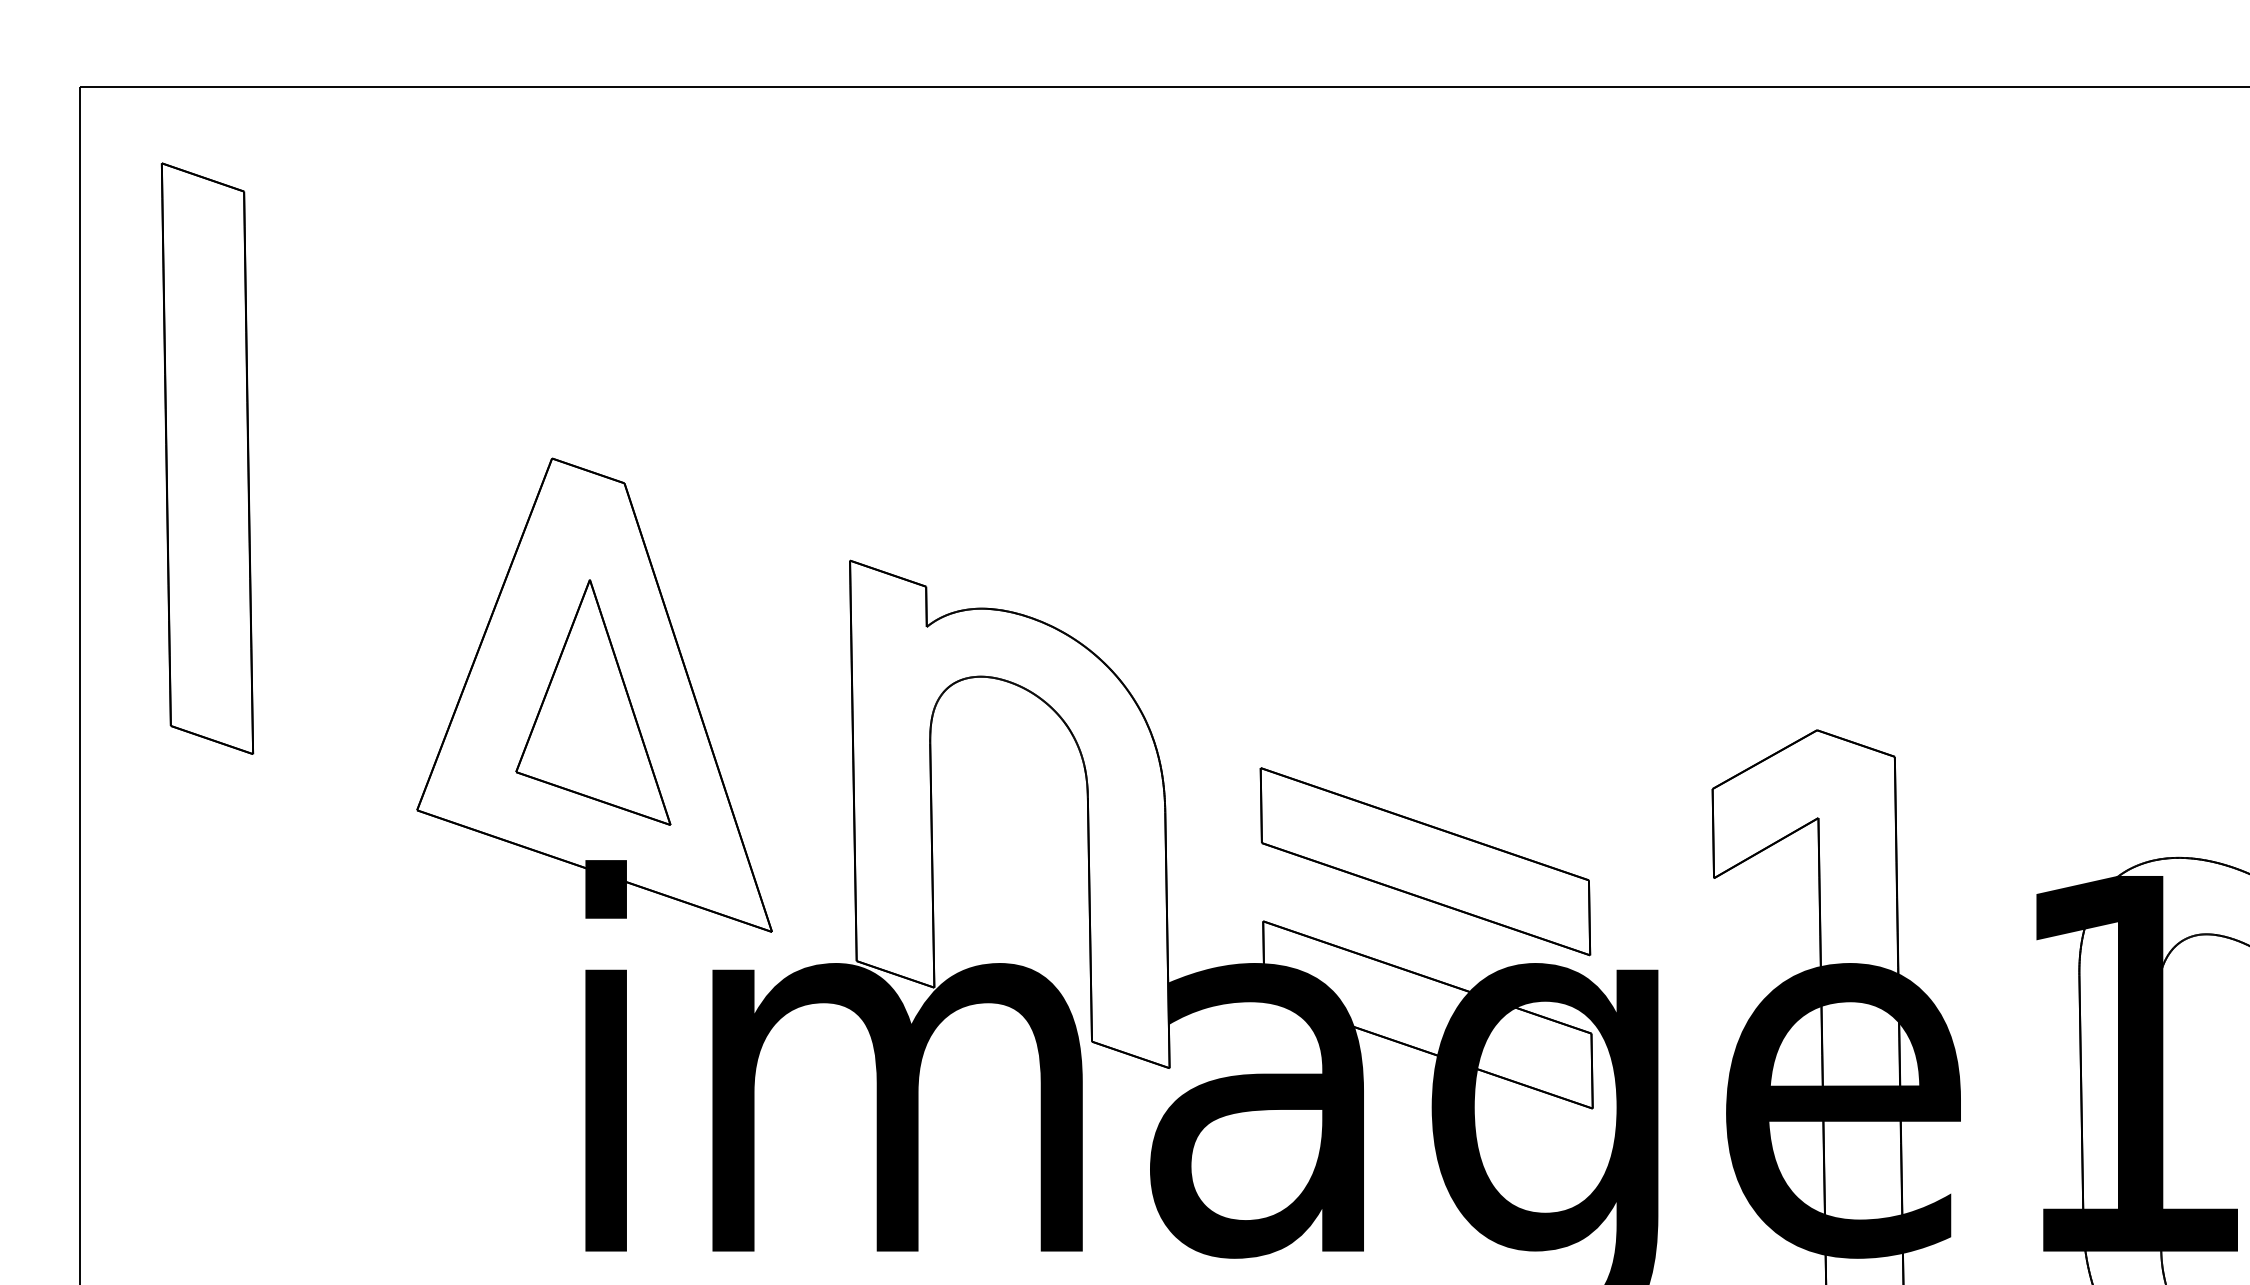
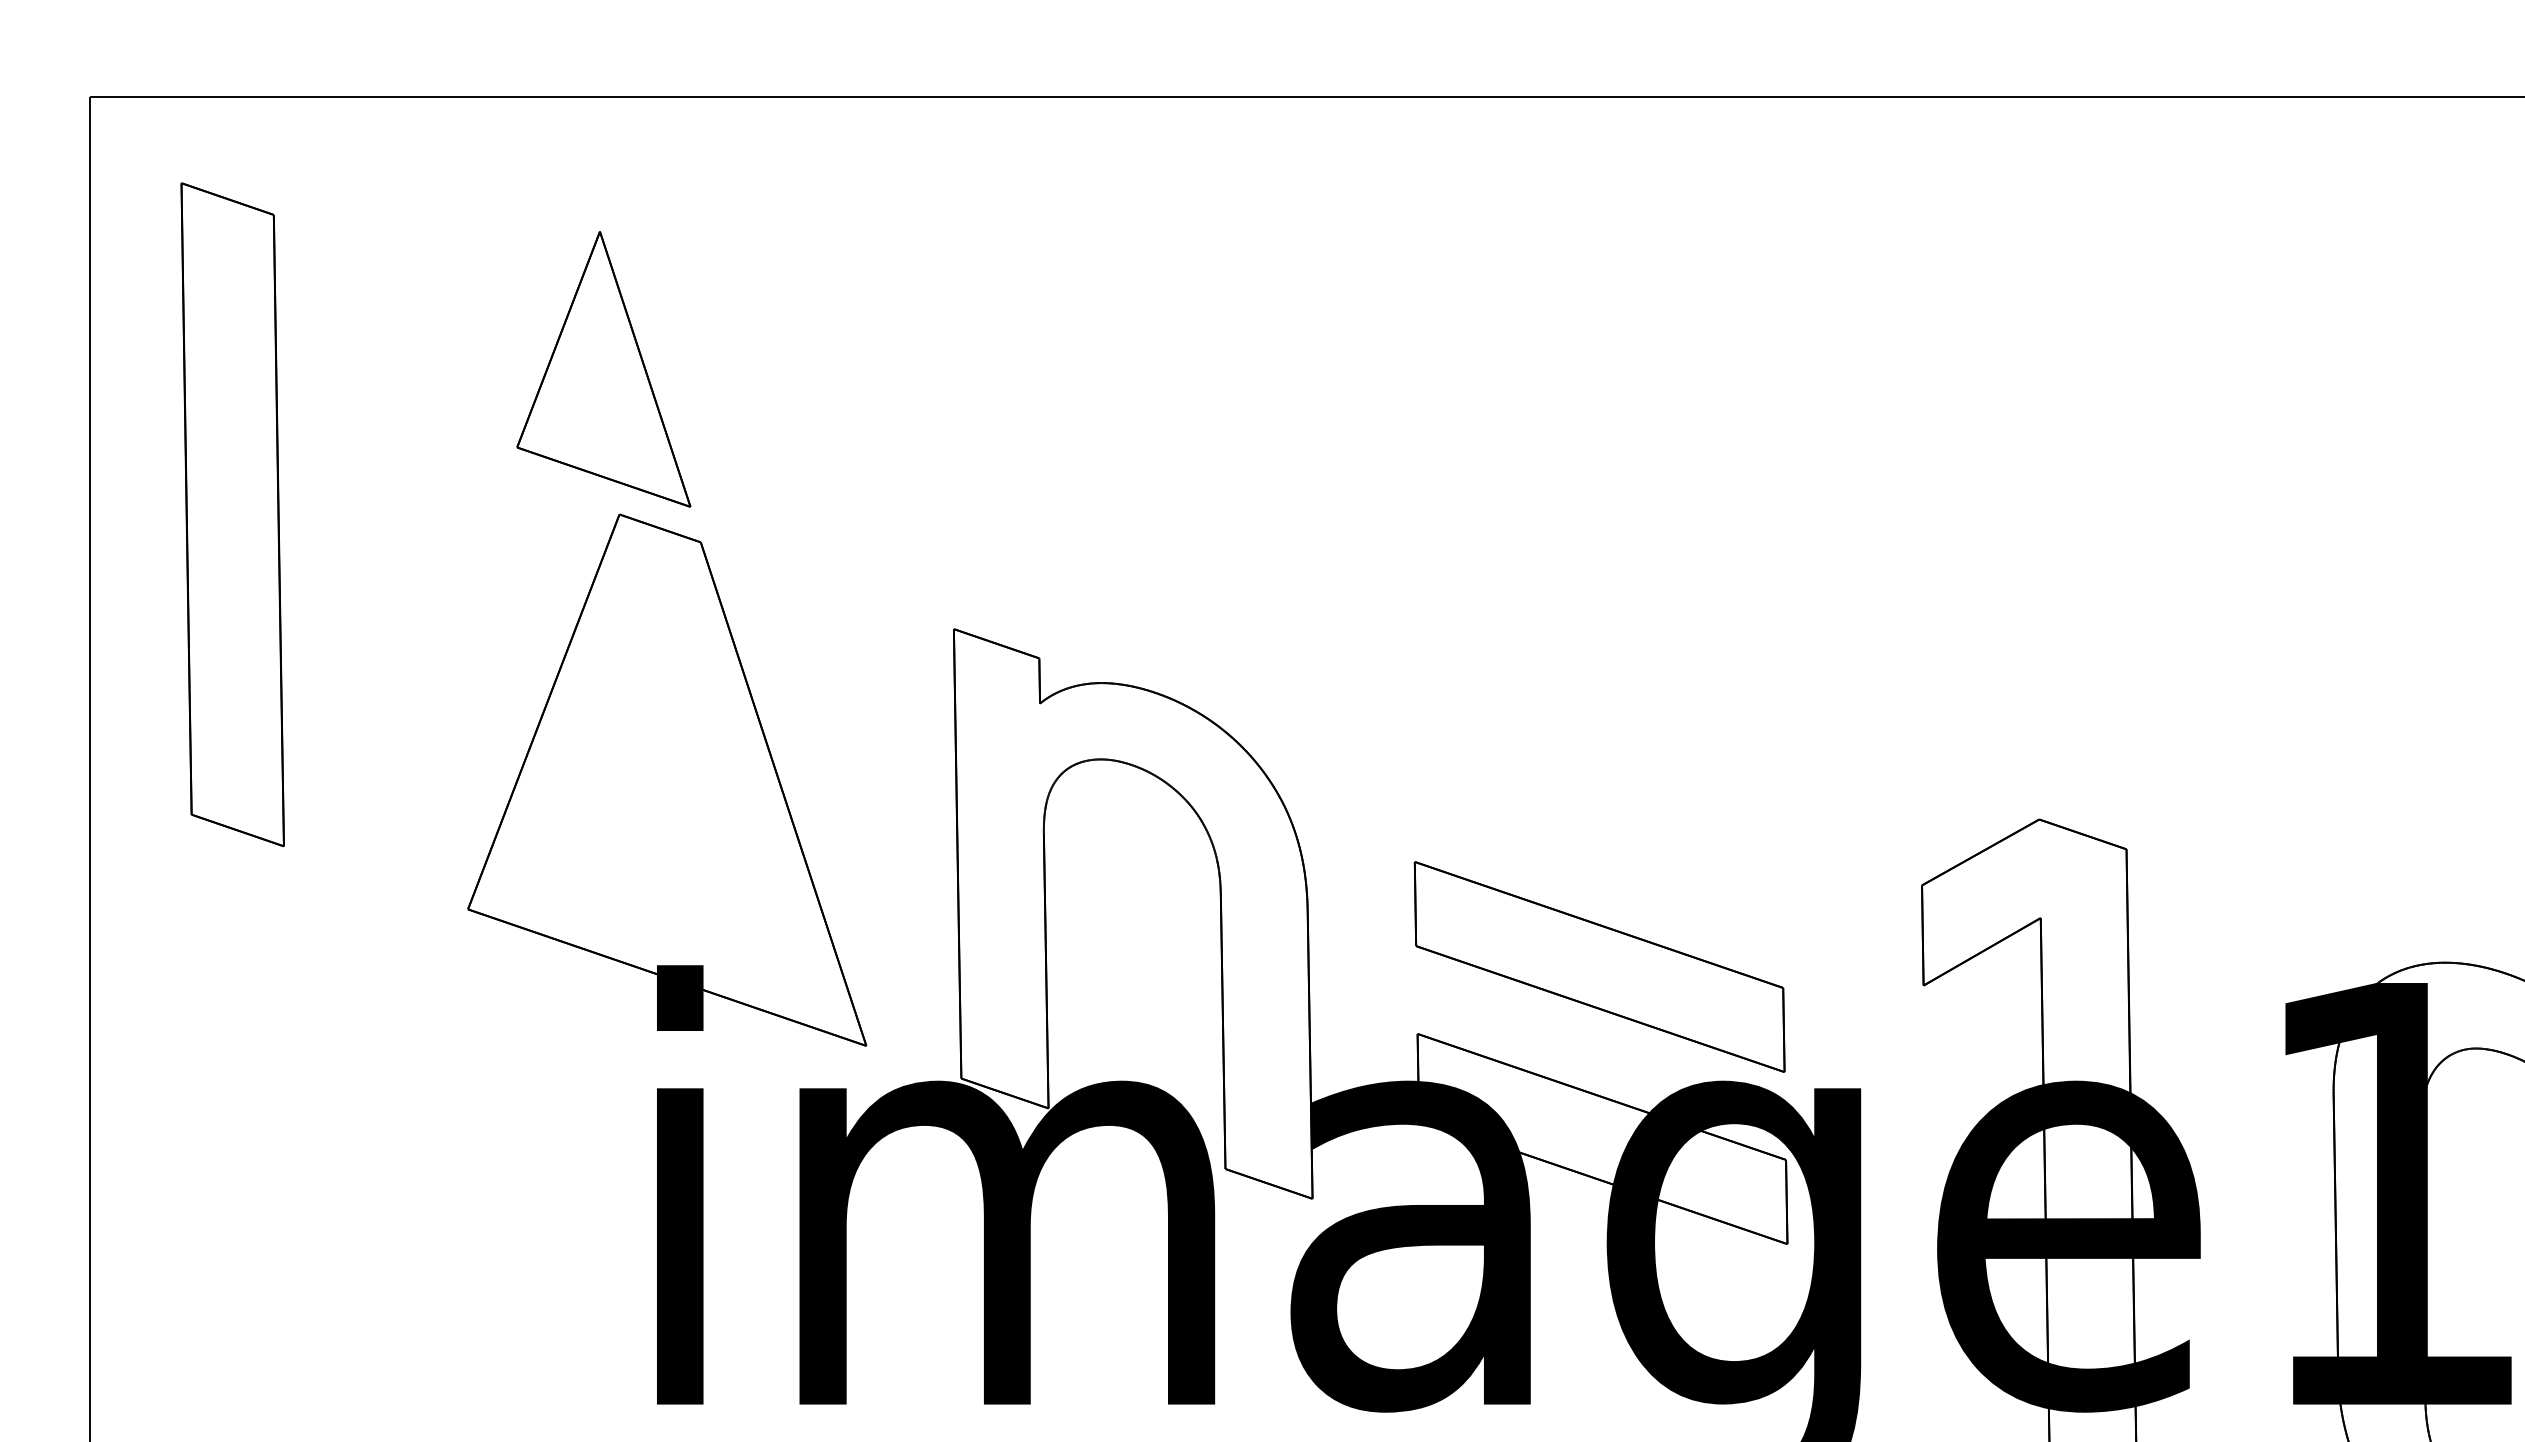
part: (593, 702) -> (603, 369), moved

